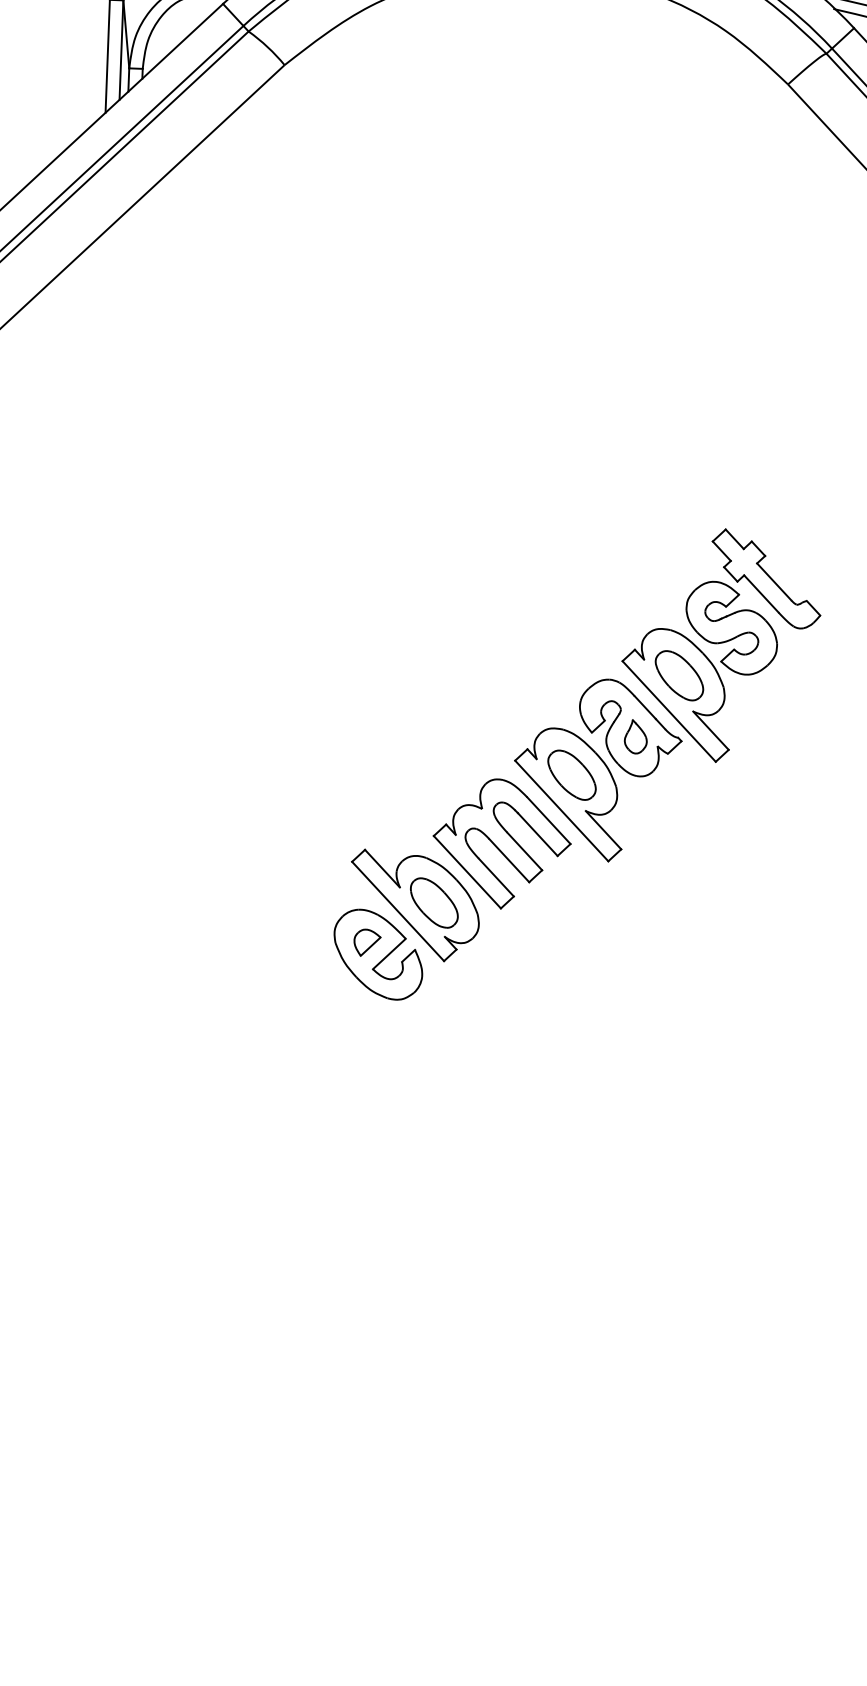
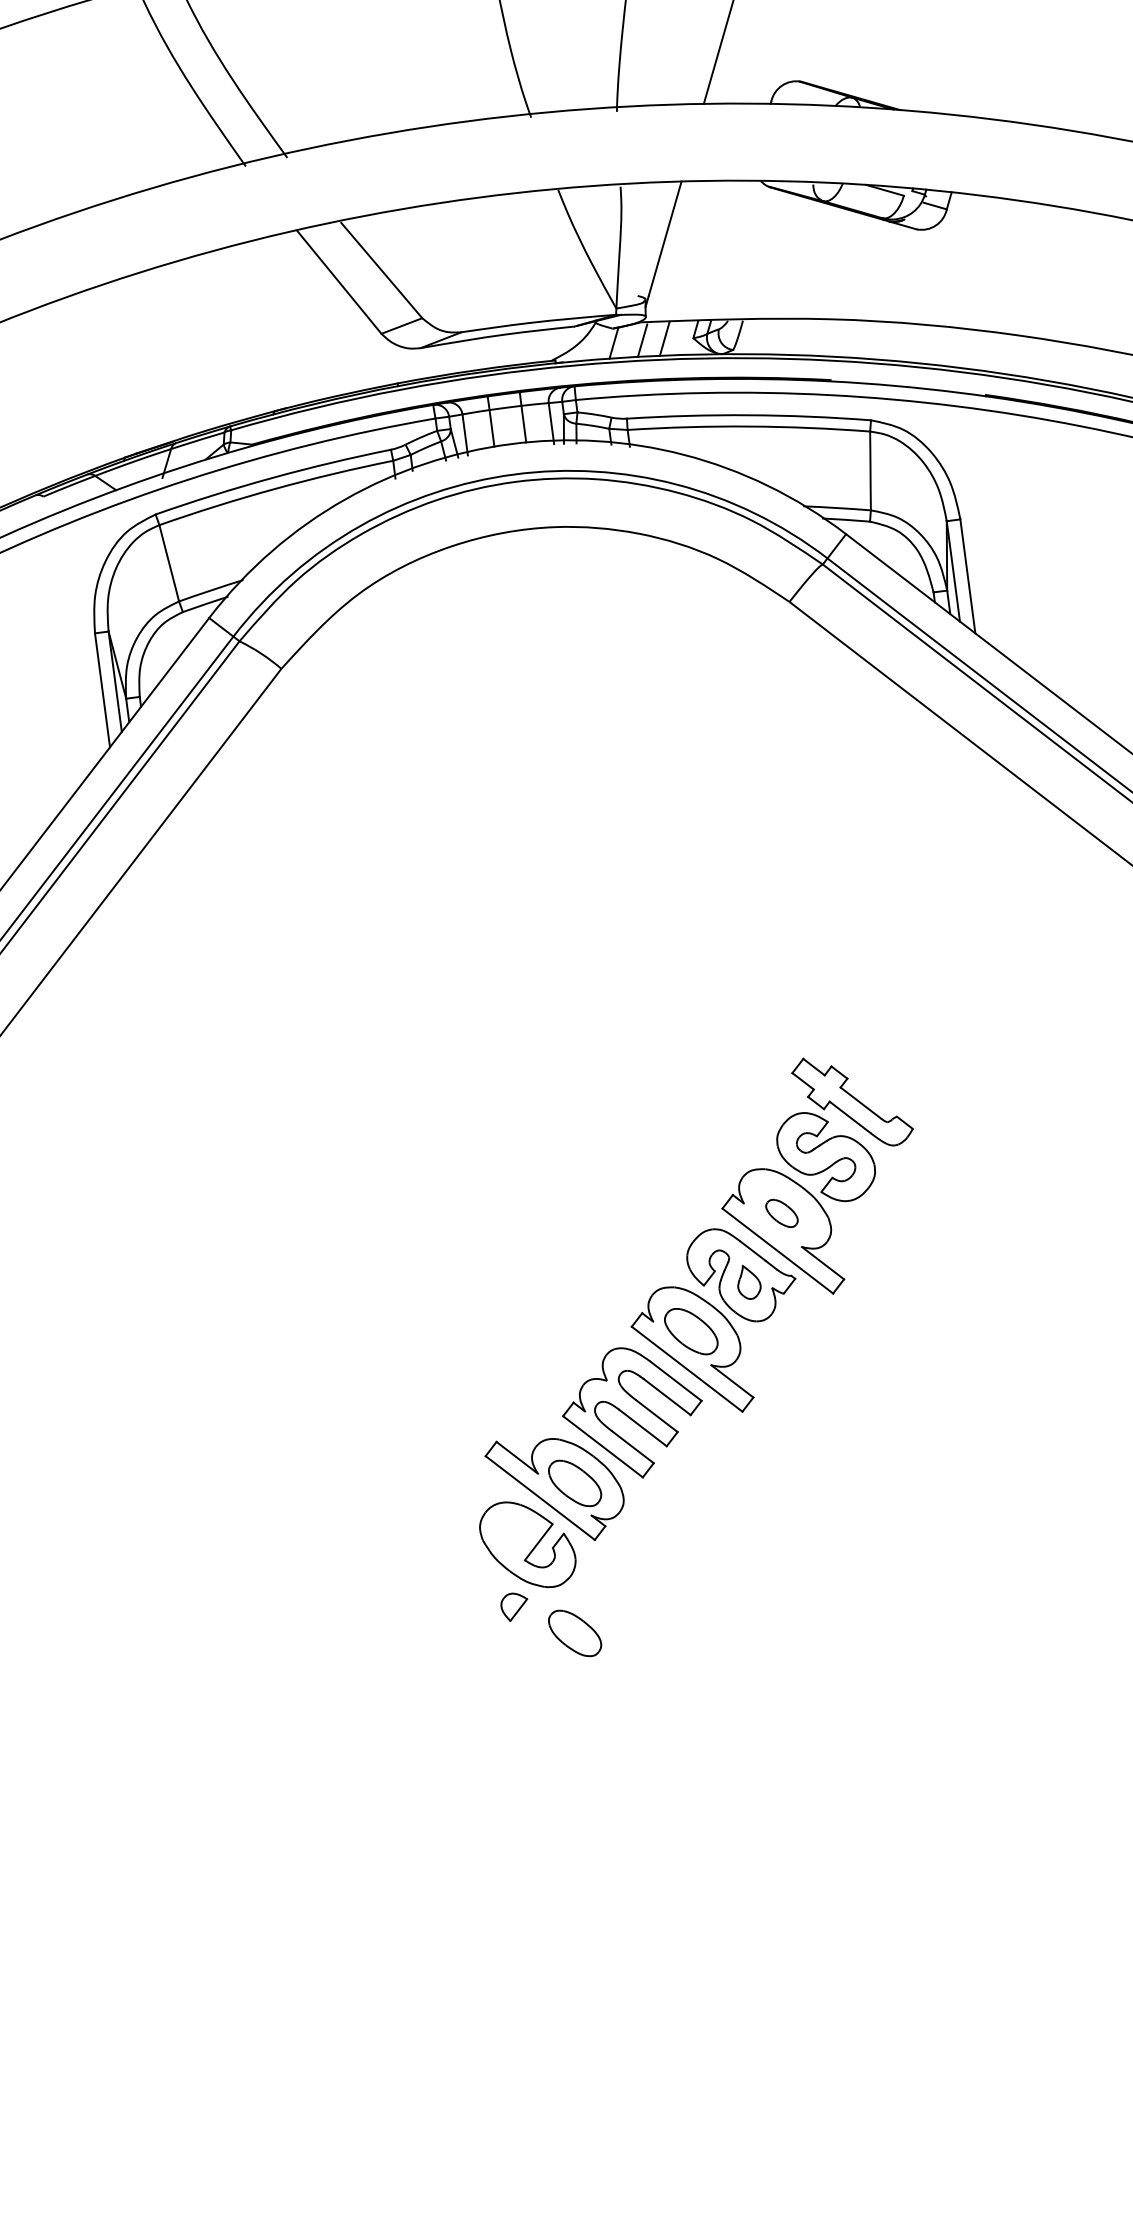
part: (678, 675) -> (781, 1213), size x0.6
part: (367, 942) -> (514, 1606), moved
part: (409, 1047) -> (575, 1632), added

